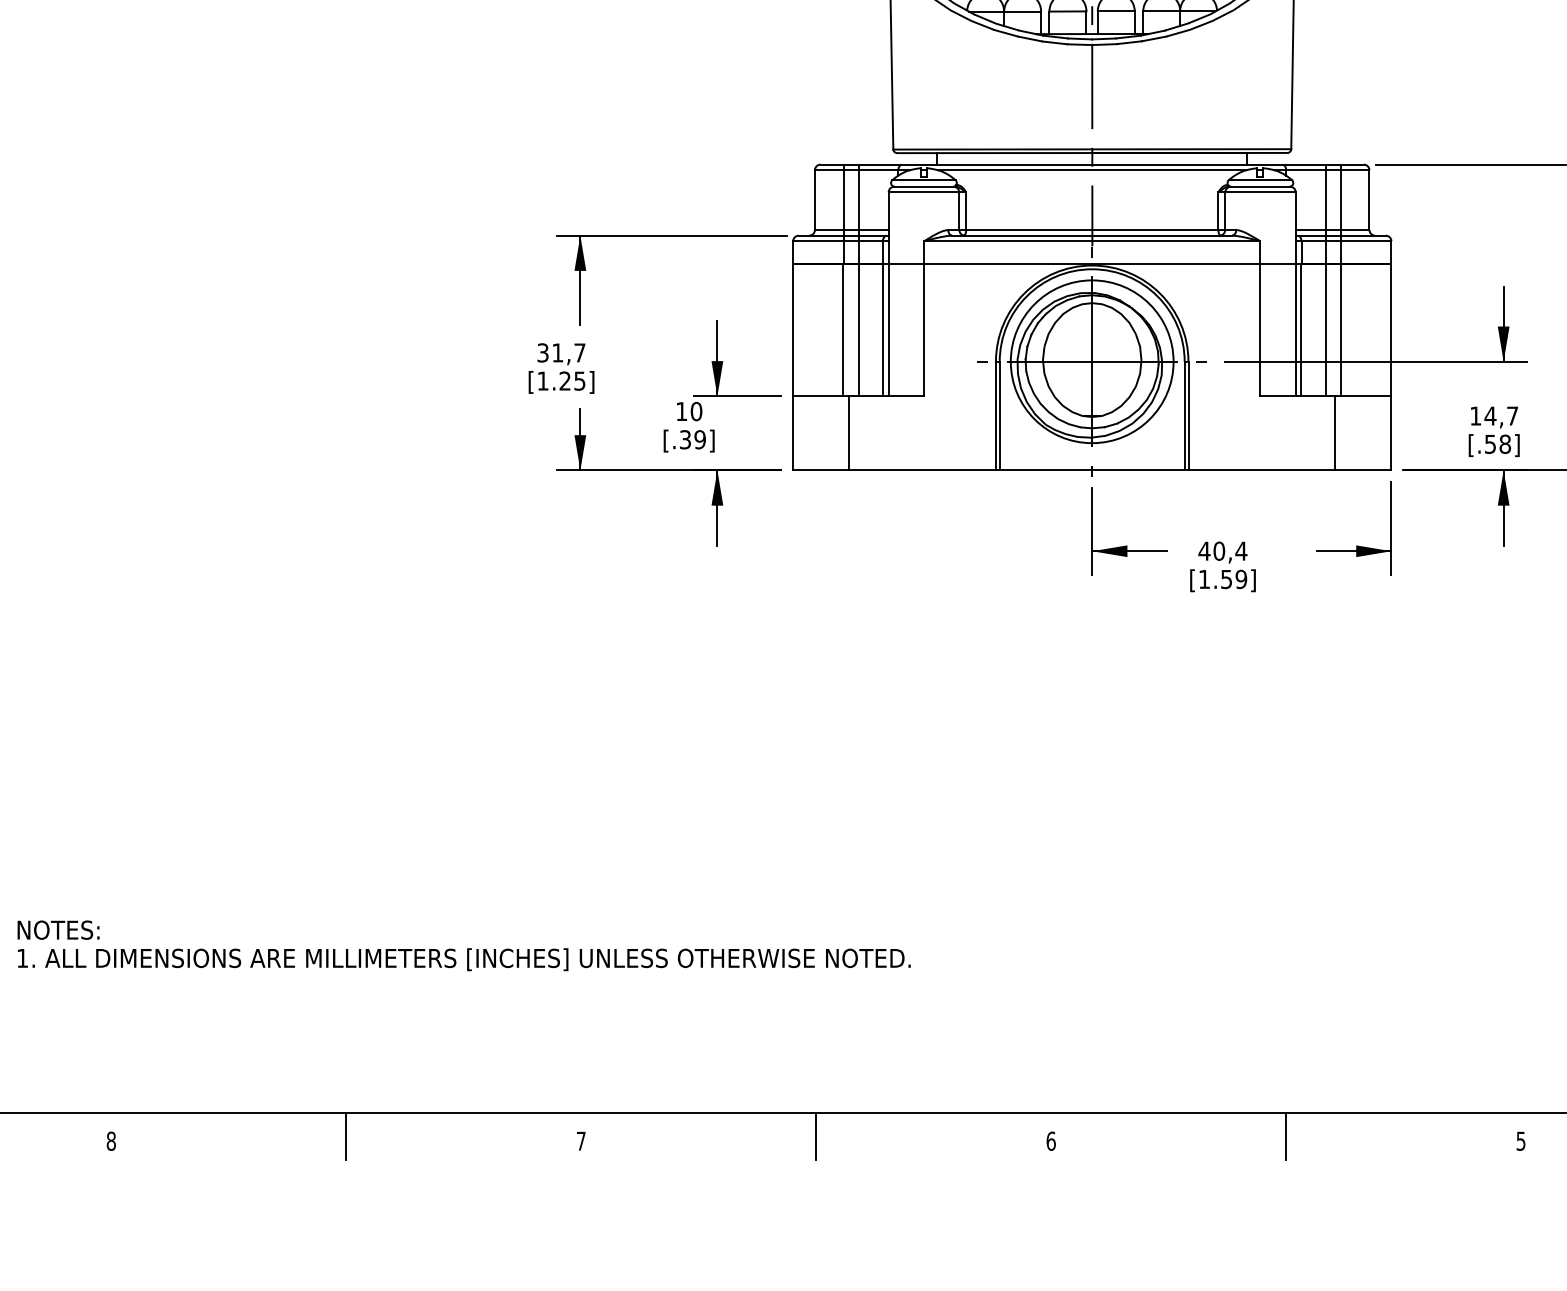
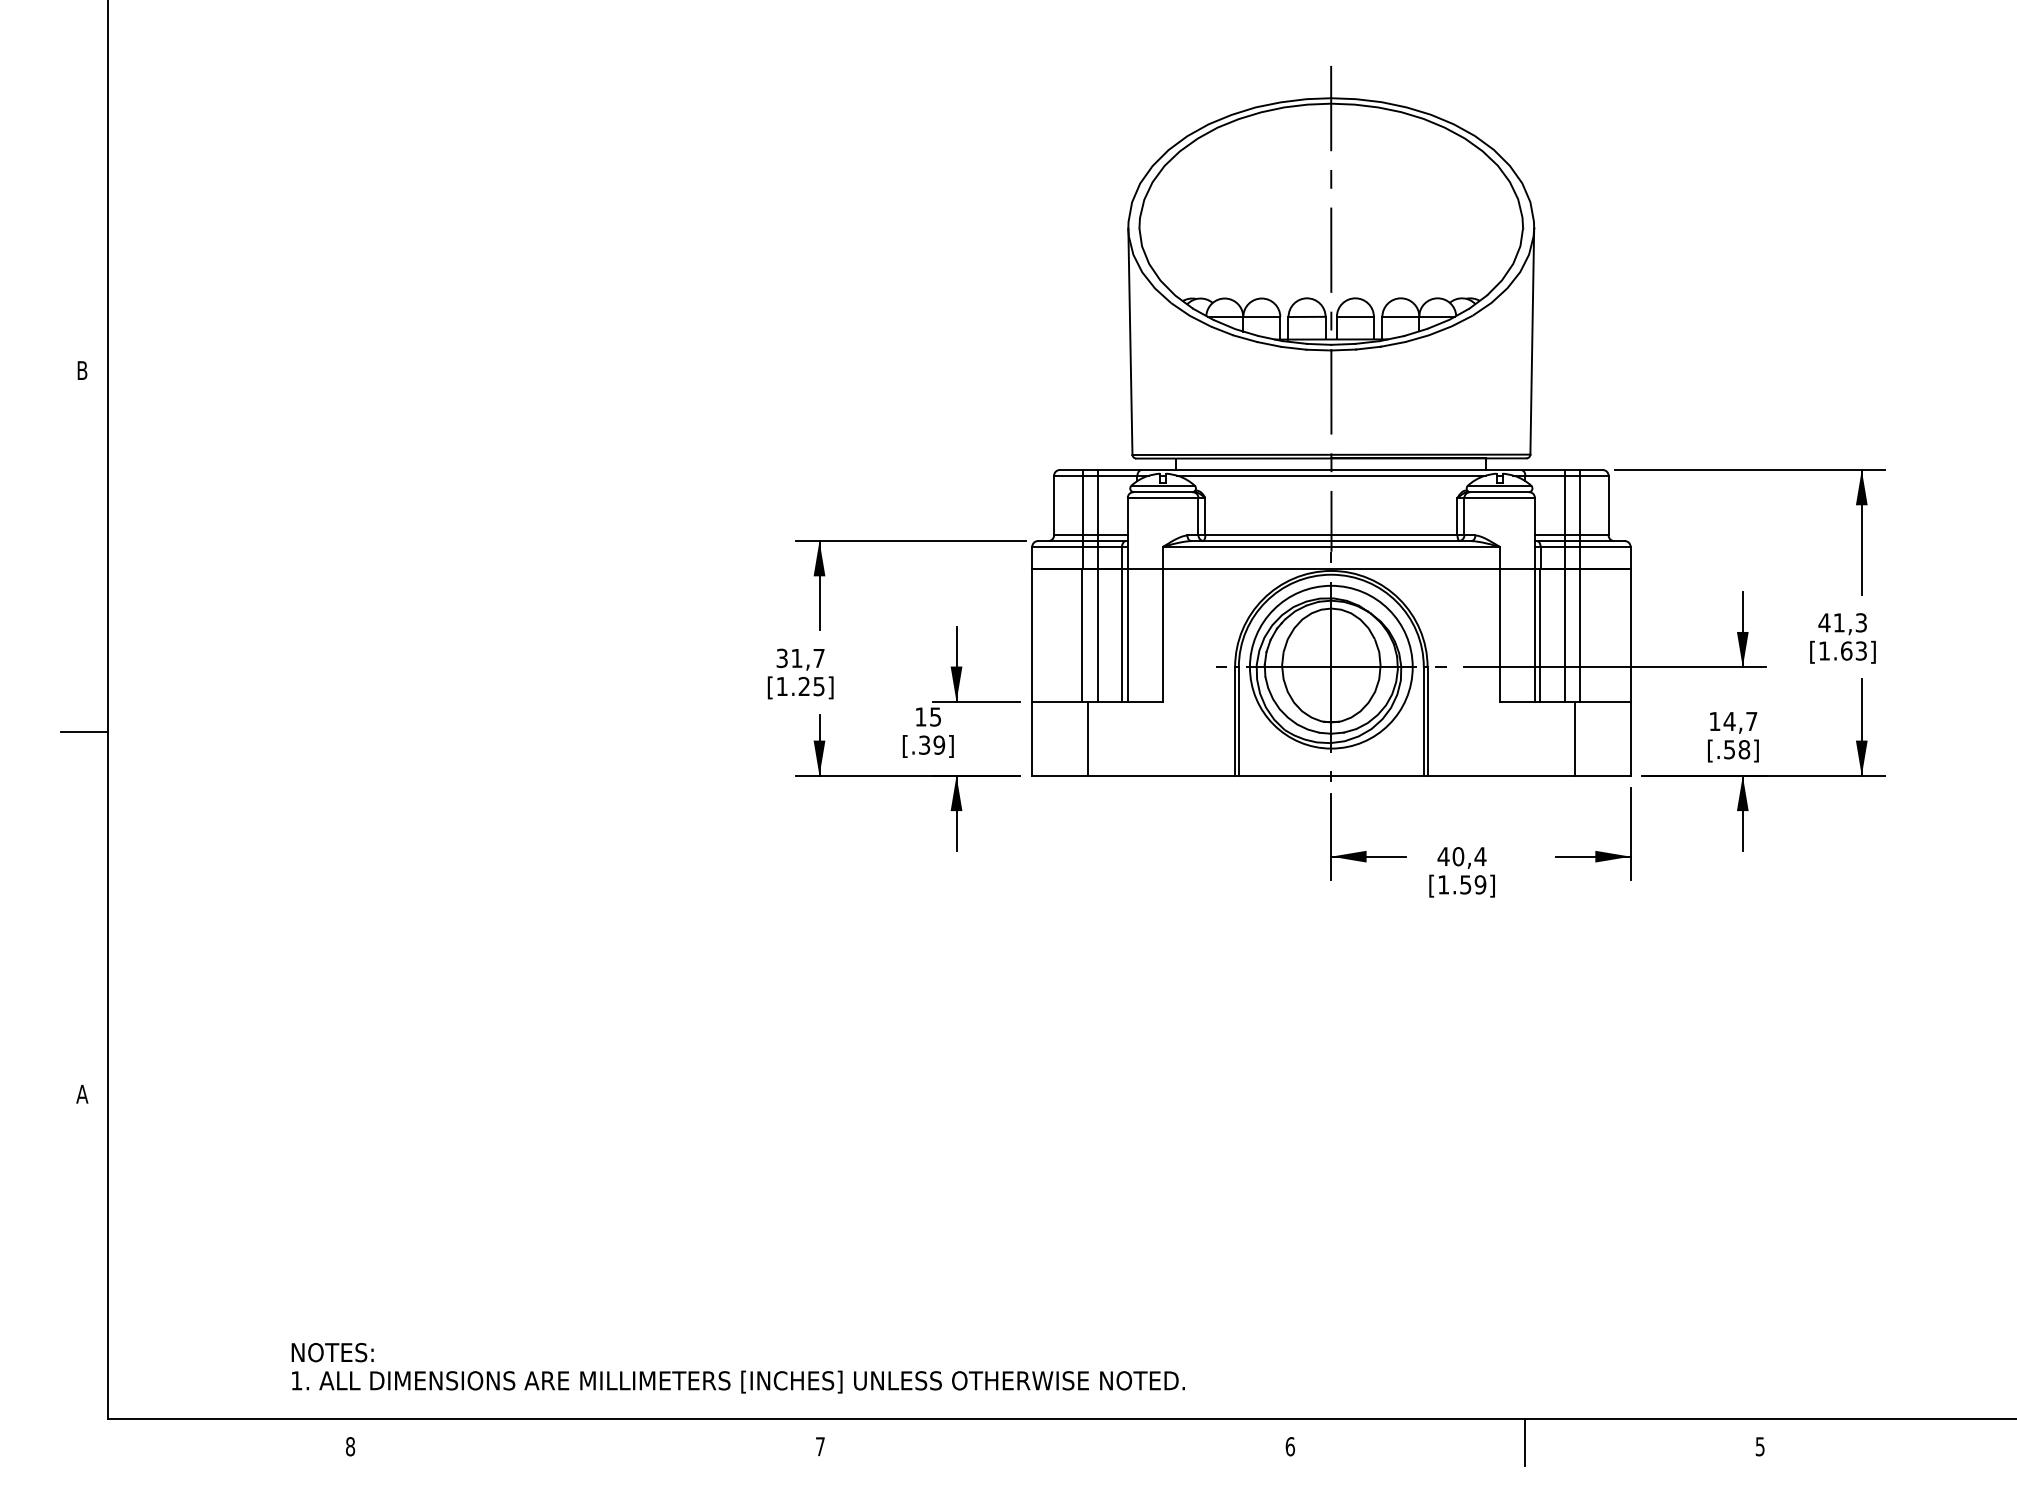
text: (696, 411) -> (935, 716), 10 -> 15
text: (463, 946) -> (737, 1368), moved
line: (346, 1136) -> (585, 1441), removed
line: (816, 1136) -> (1055, 1441), removed

